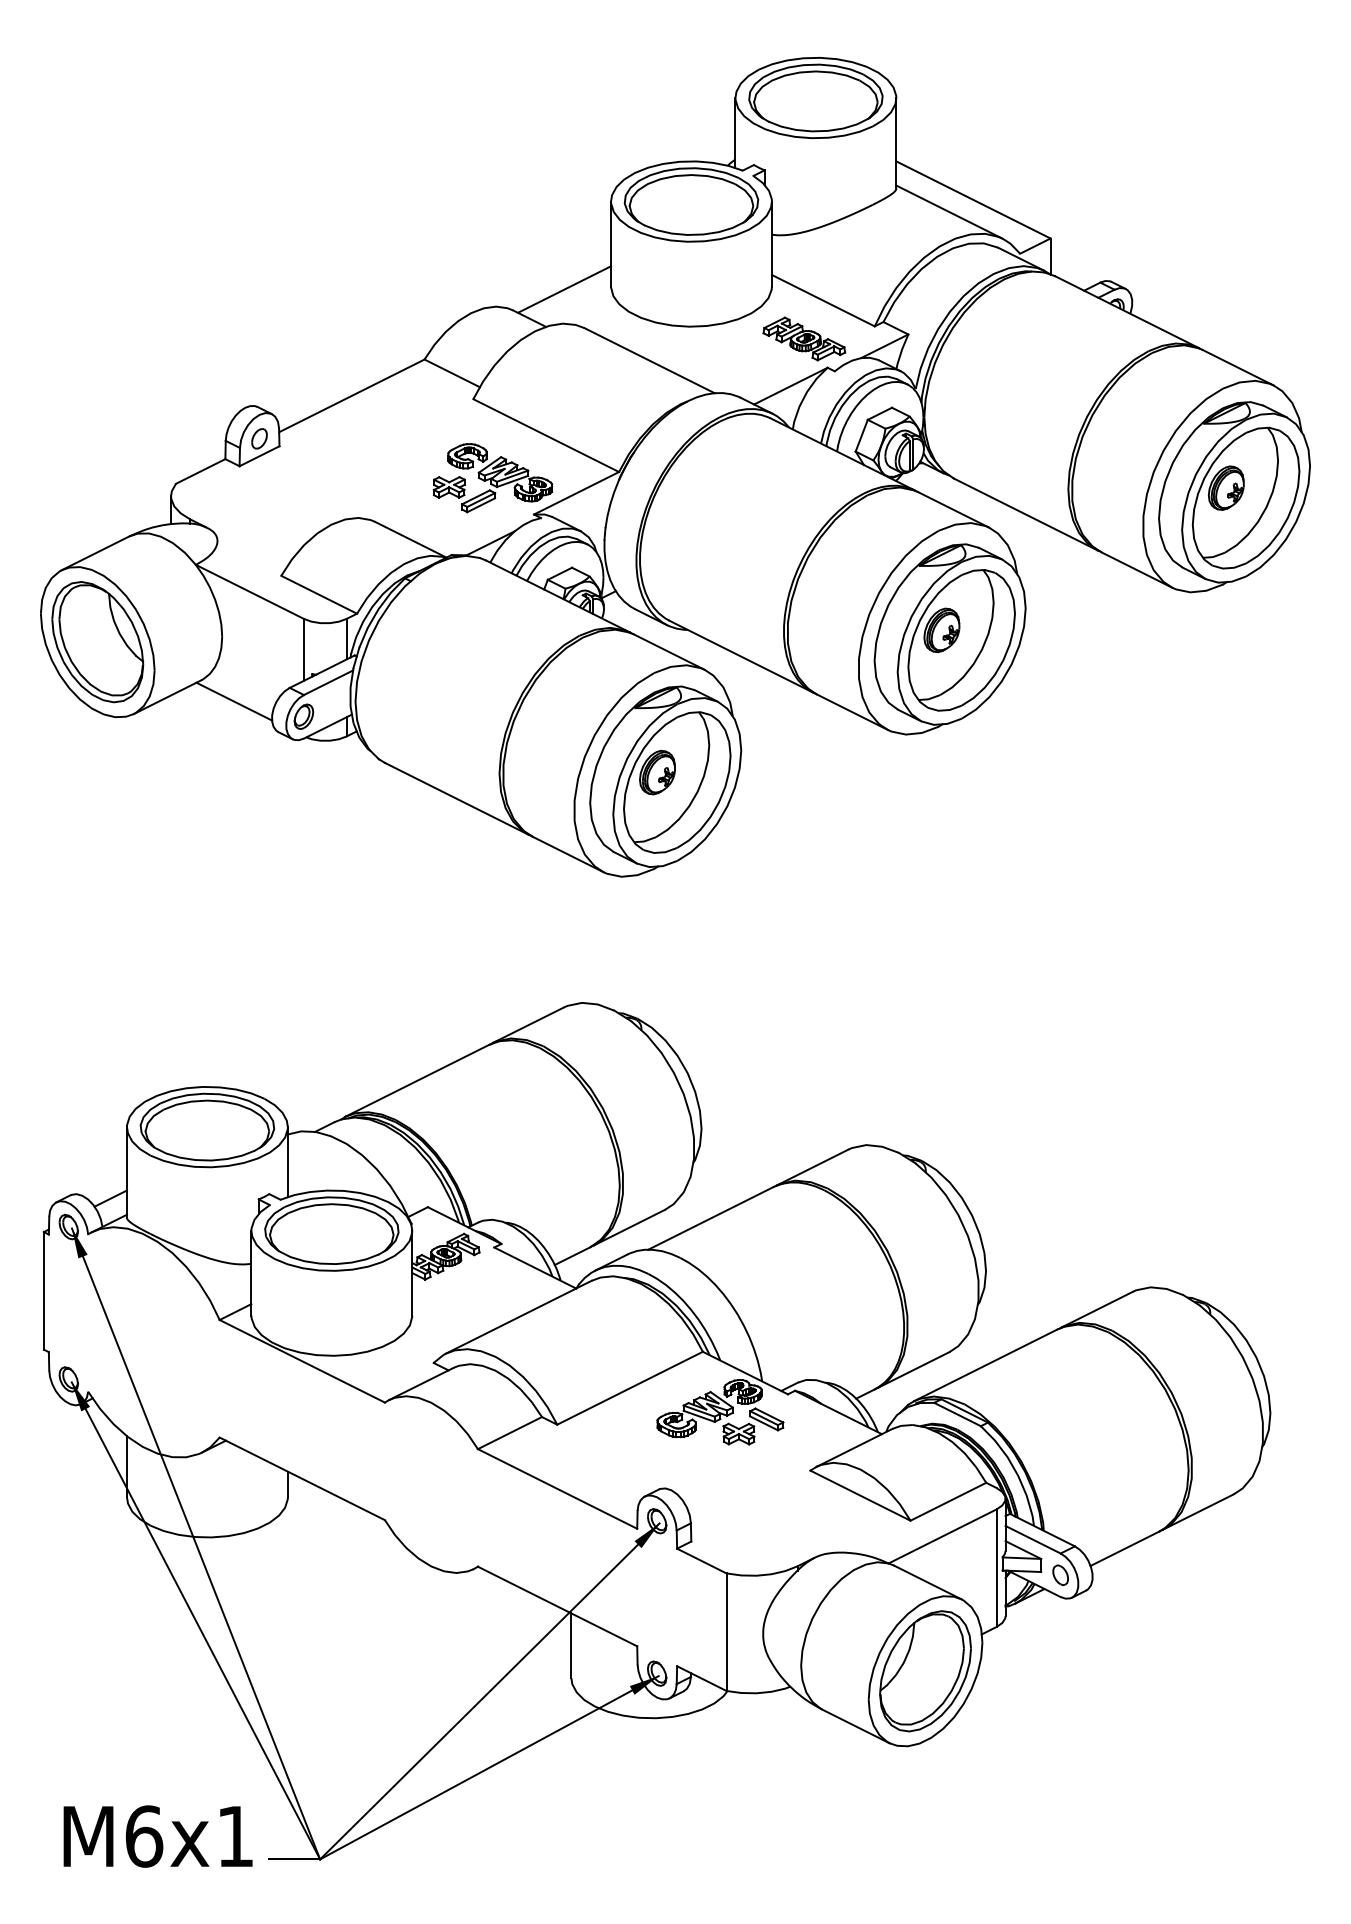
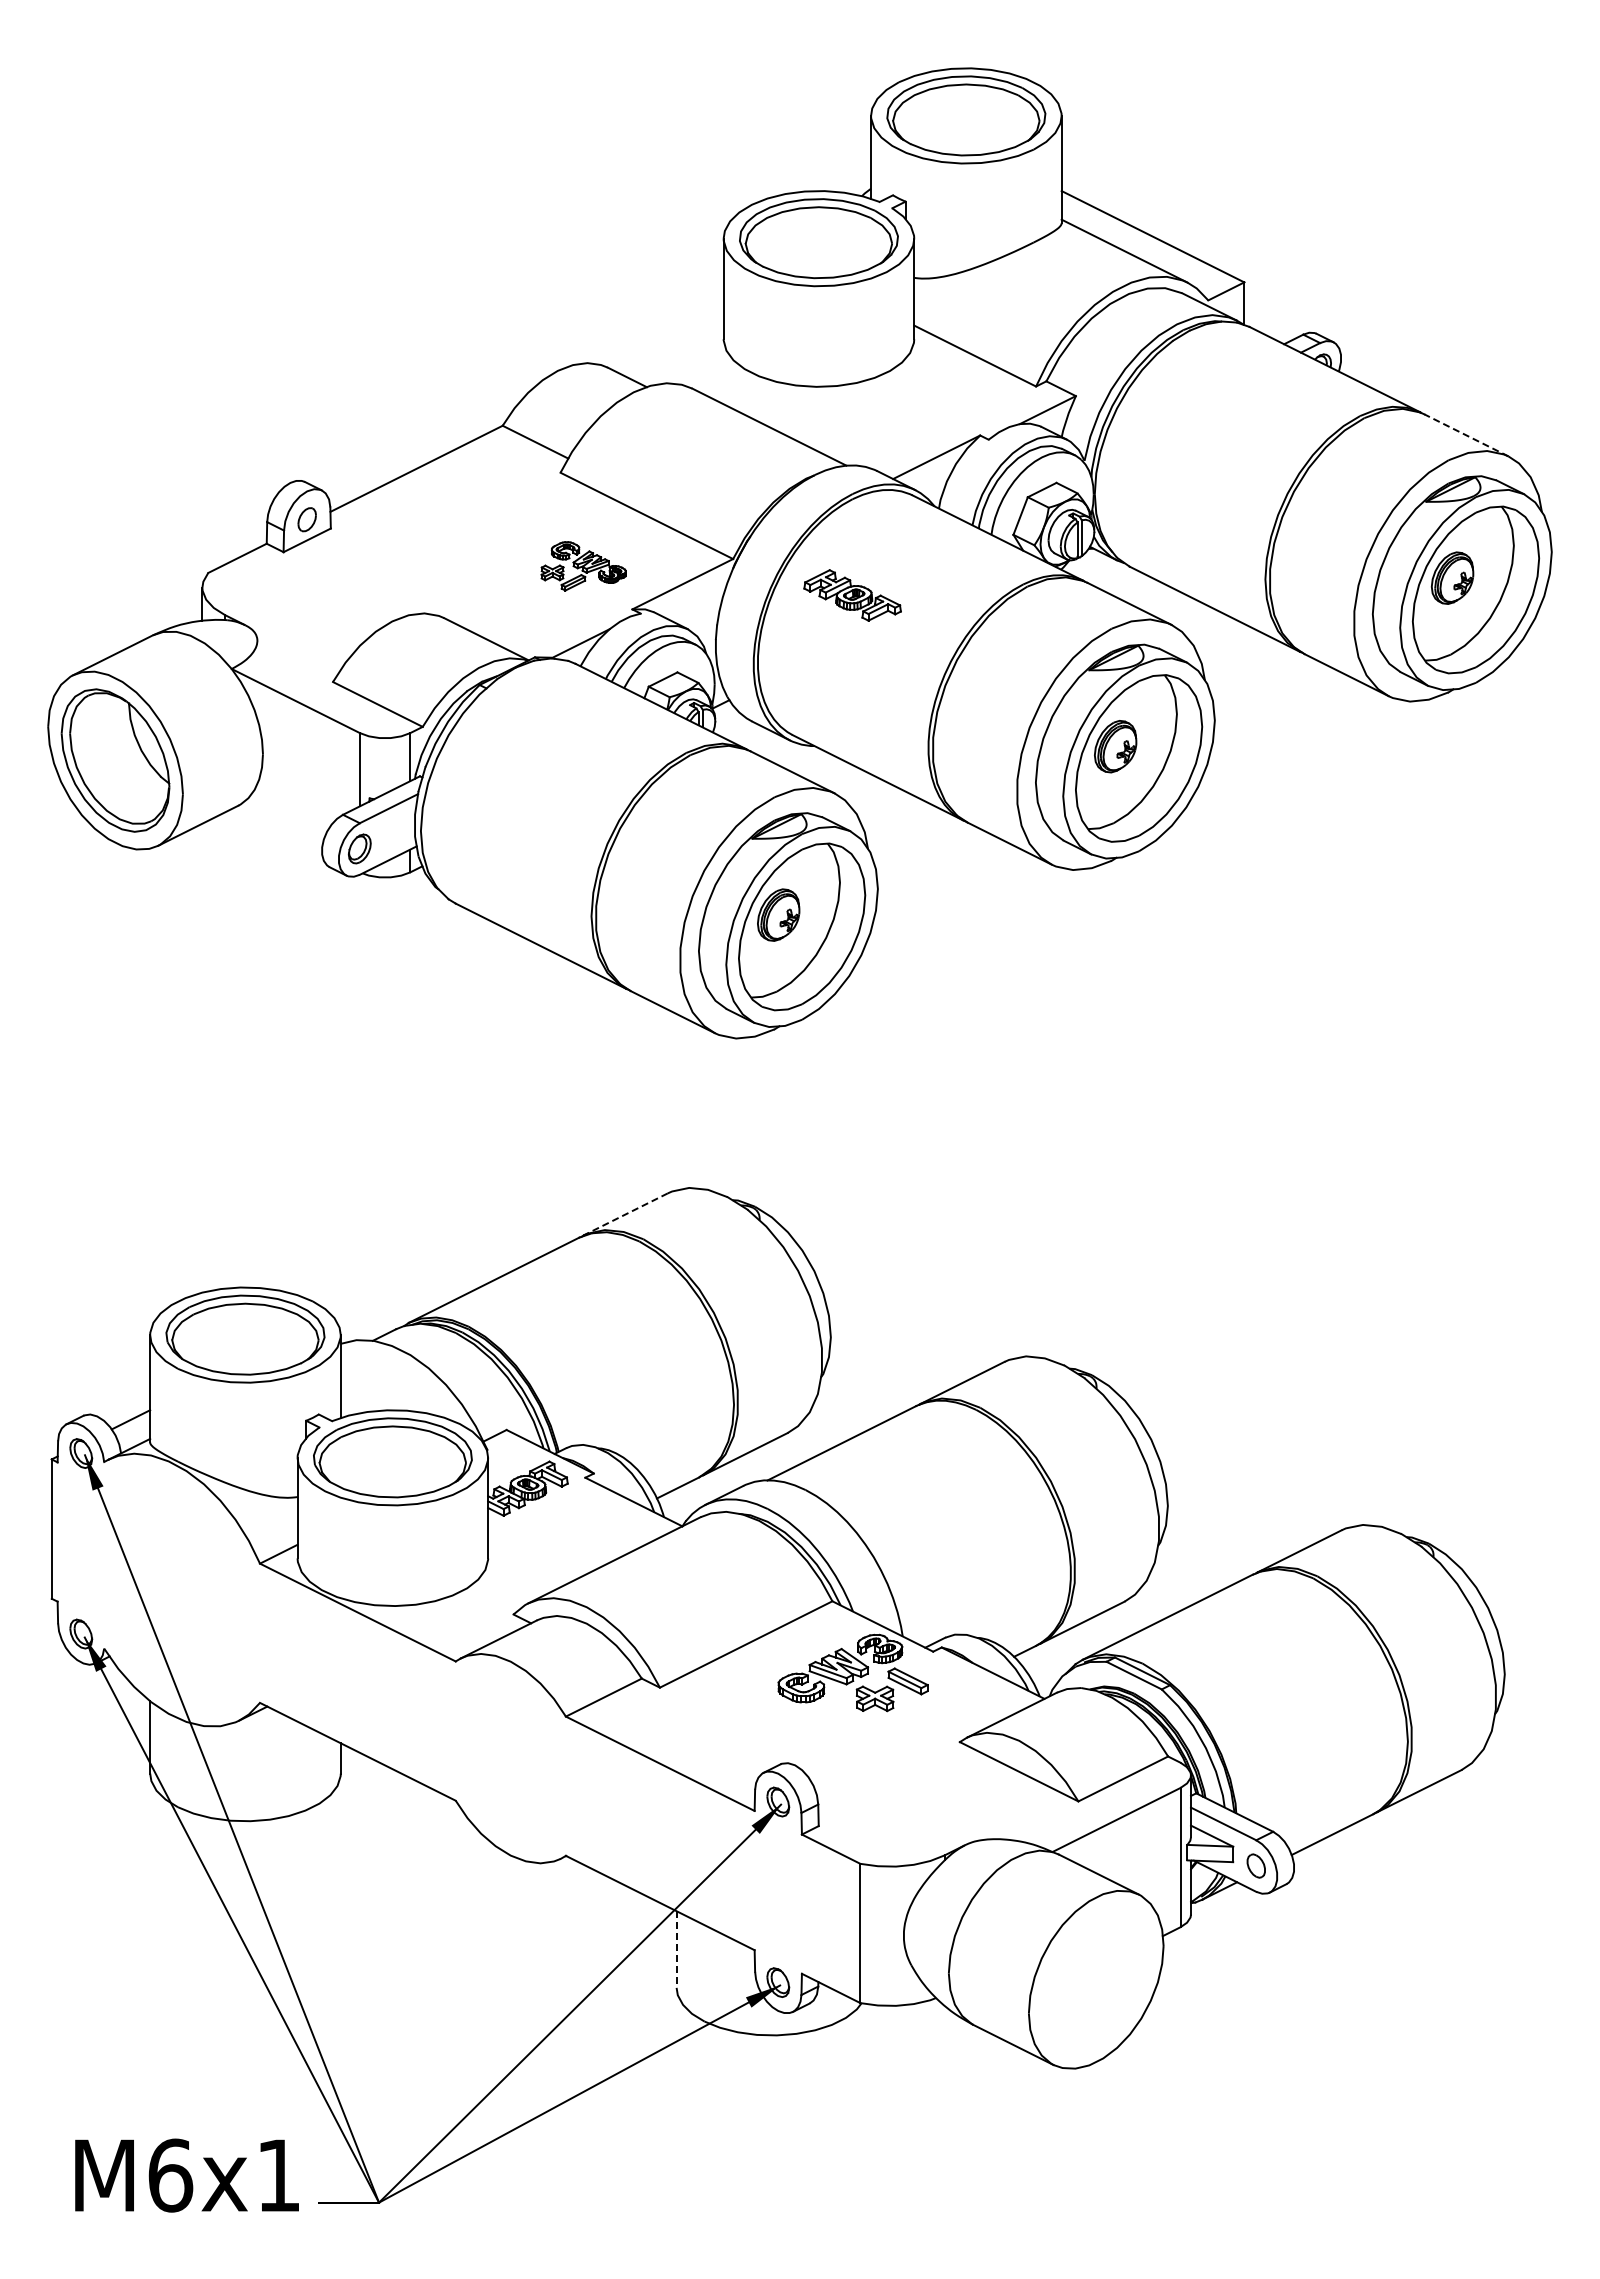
line: (564, 289) -> (668, 342), removed
part: (804, 339) -> (852, 595), moved
line: (1237, 367) -> (1465, 435), solid -> dashed
part: (492, 478) -> (583, 566), size x0.6
line: (234, 701) -> (277, 830), removed
line: (528, 1025) -> (625, 1214), solid -> dashed
line: (571, 1646) -> (676, 1950), solid -> dashed
part: (924, 1671) -> (1095, 1979), removed

